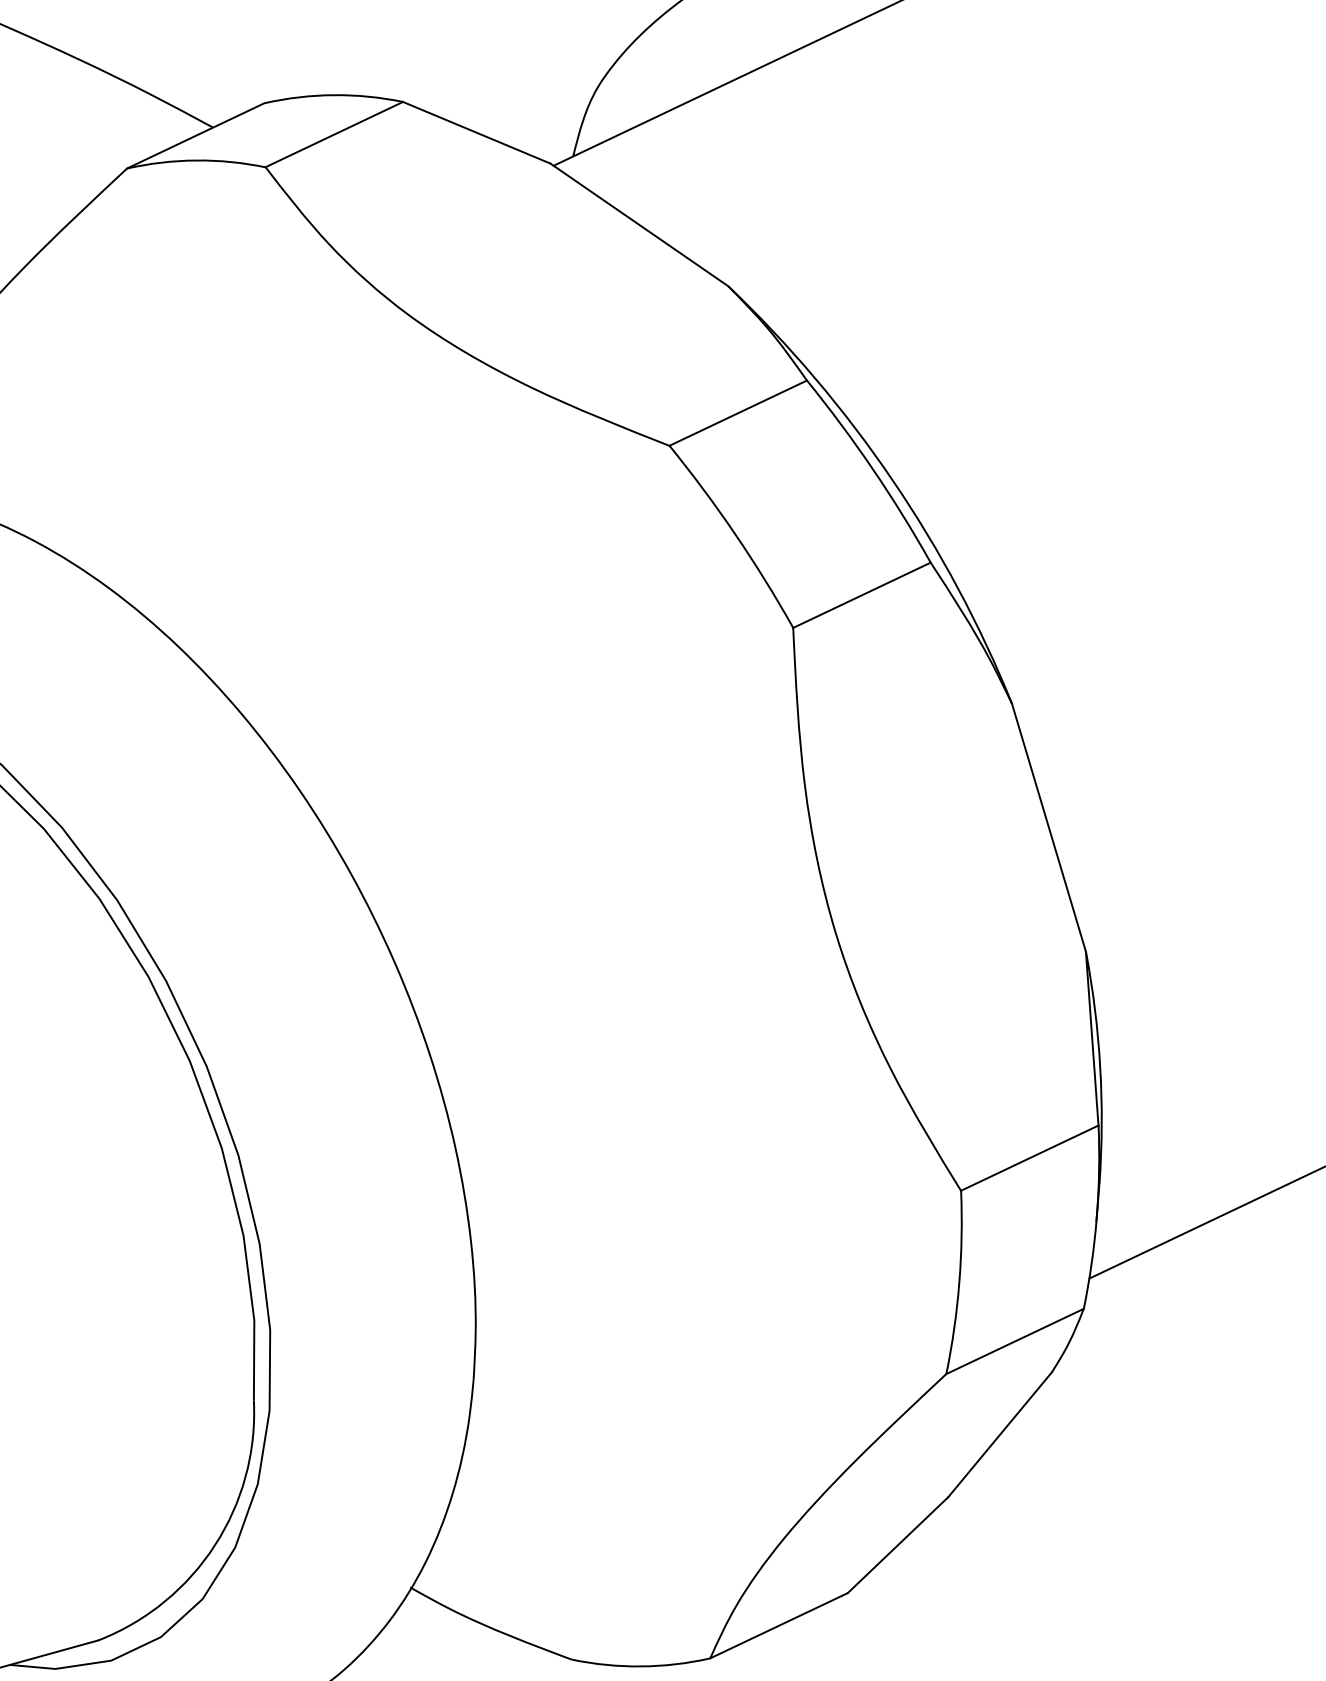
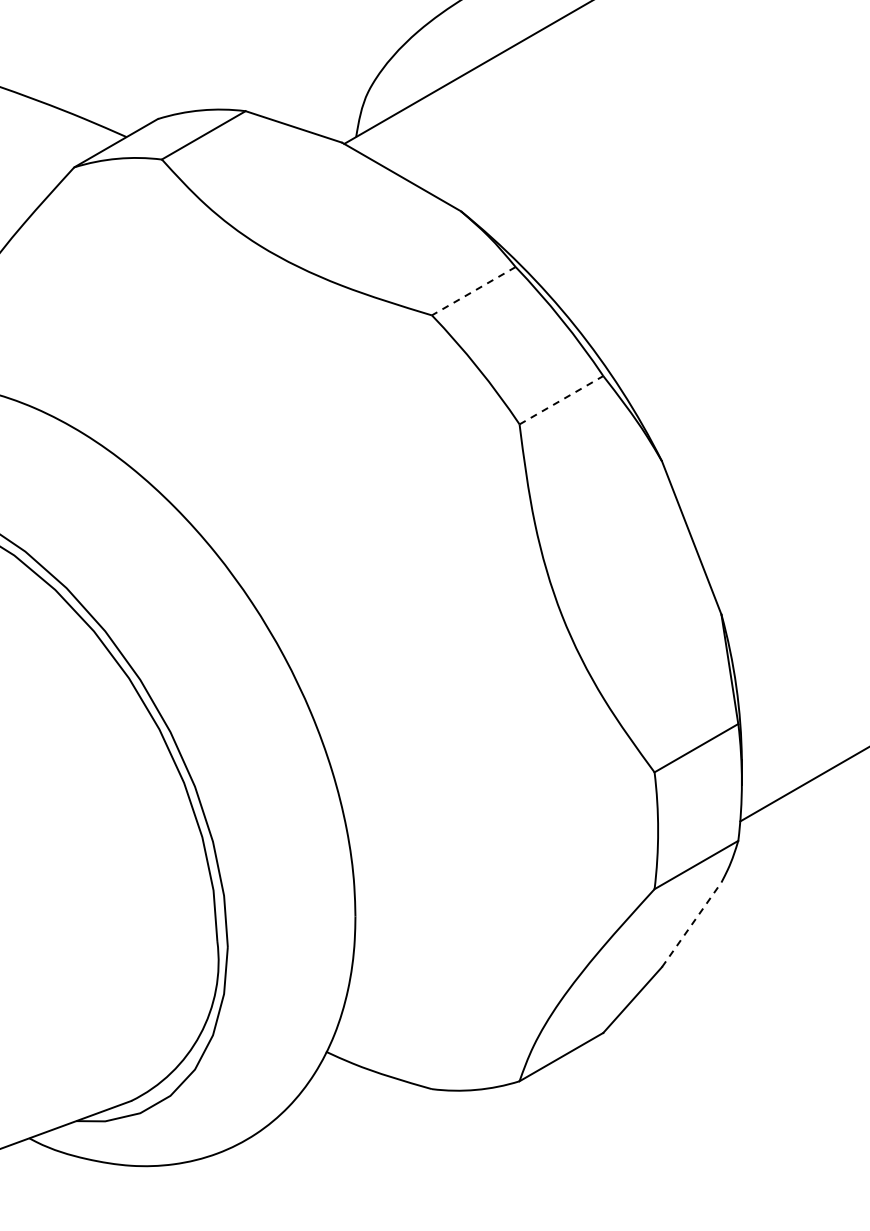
line: (737, 413) -> (473, 291), solid -> dashed
line: (862, 595) -> (561, 400), solid -> dashed
line: (999, 1434) -> (691, 924), solid -> dashed

